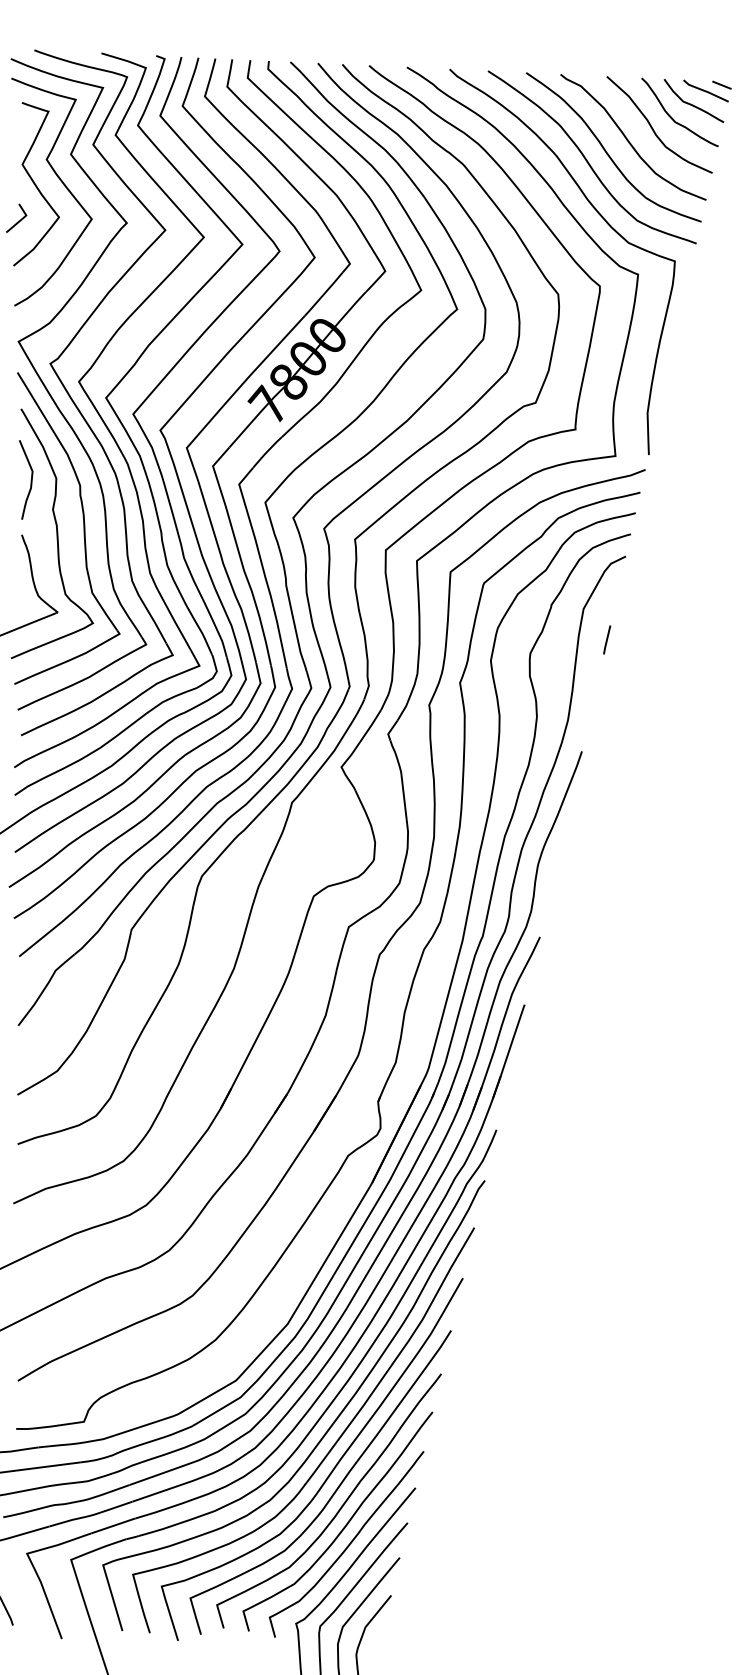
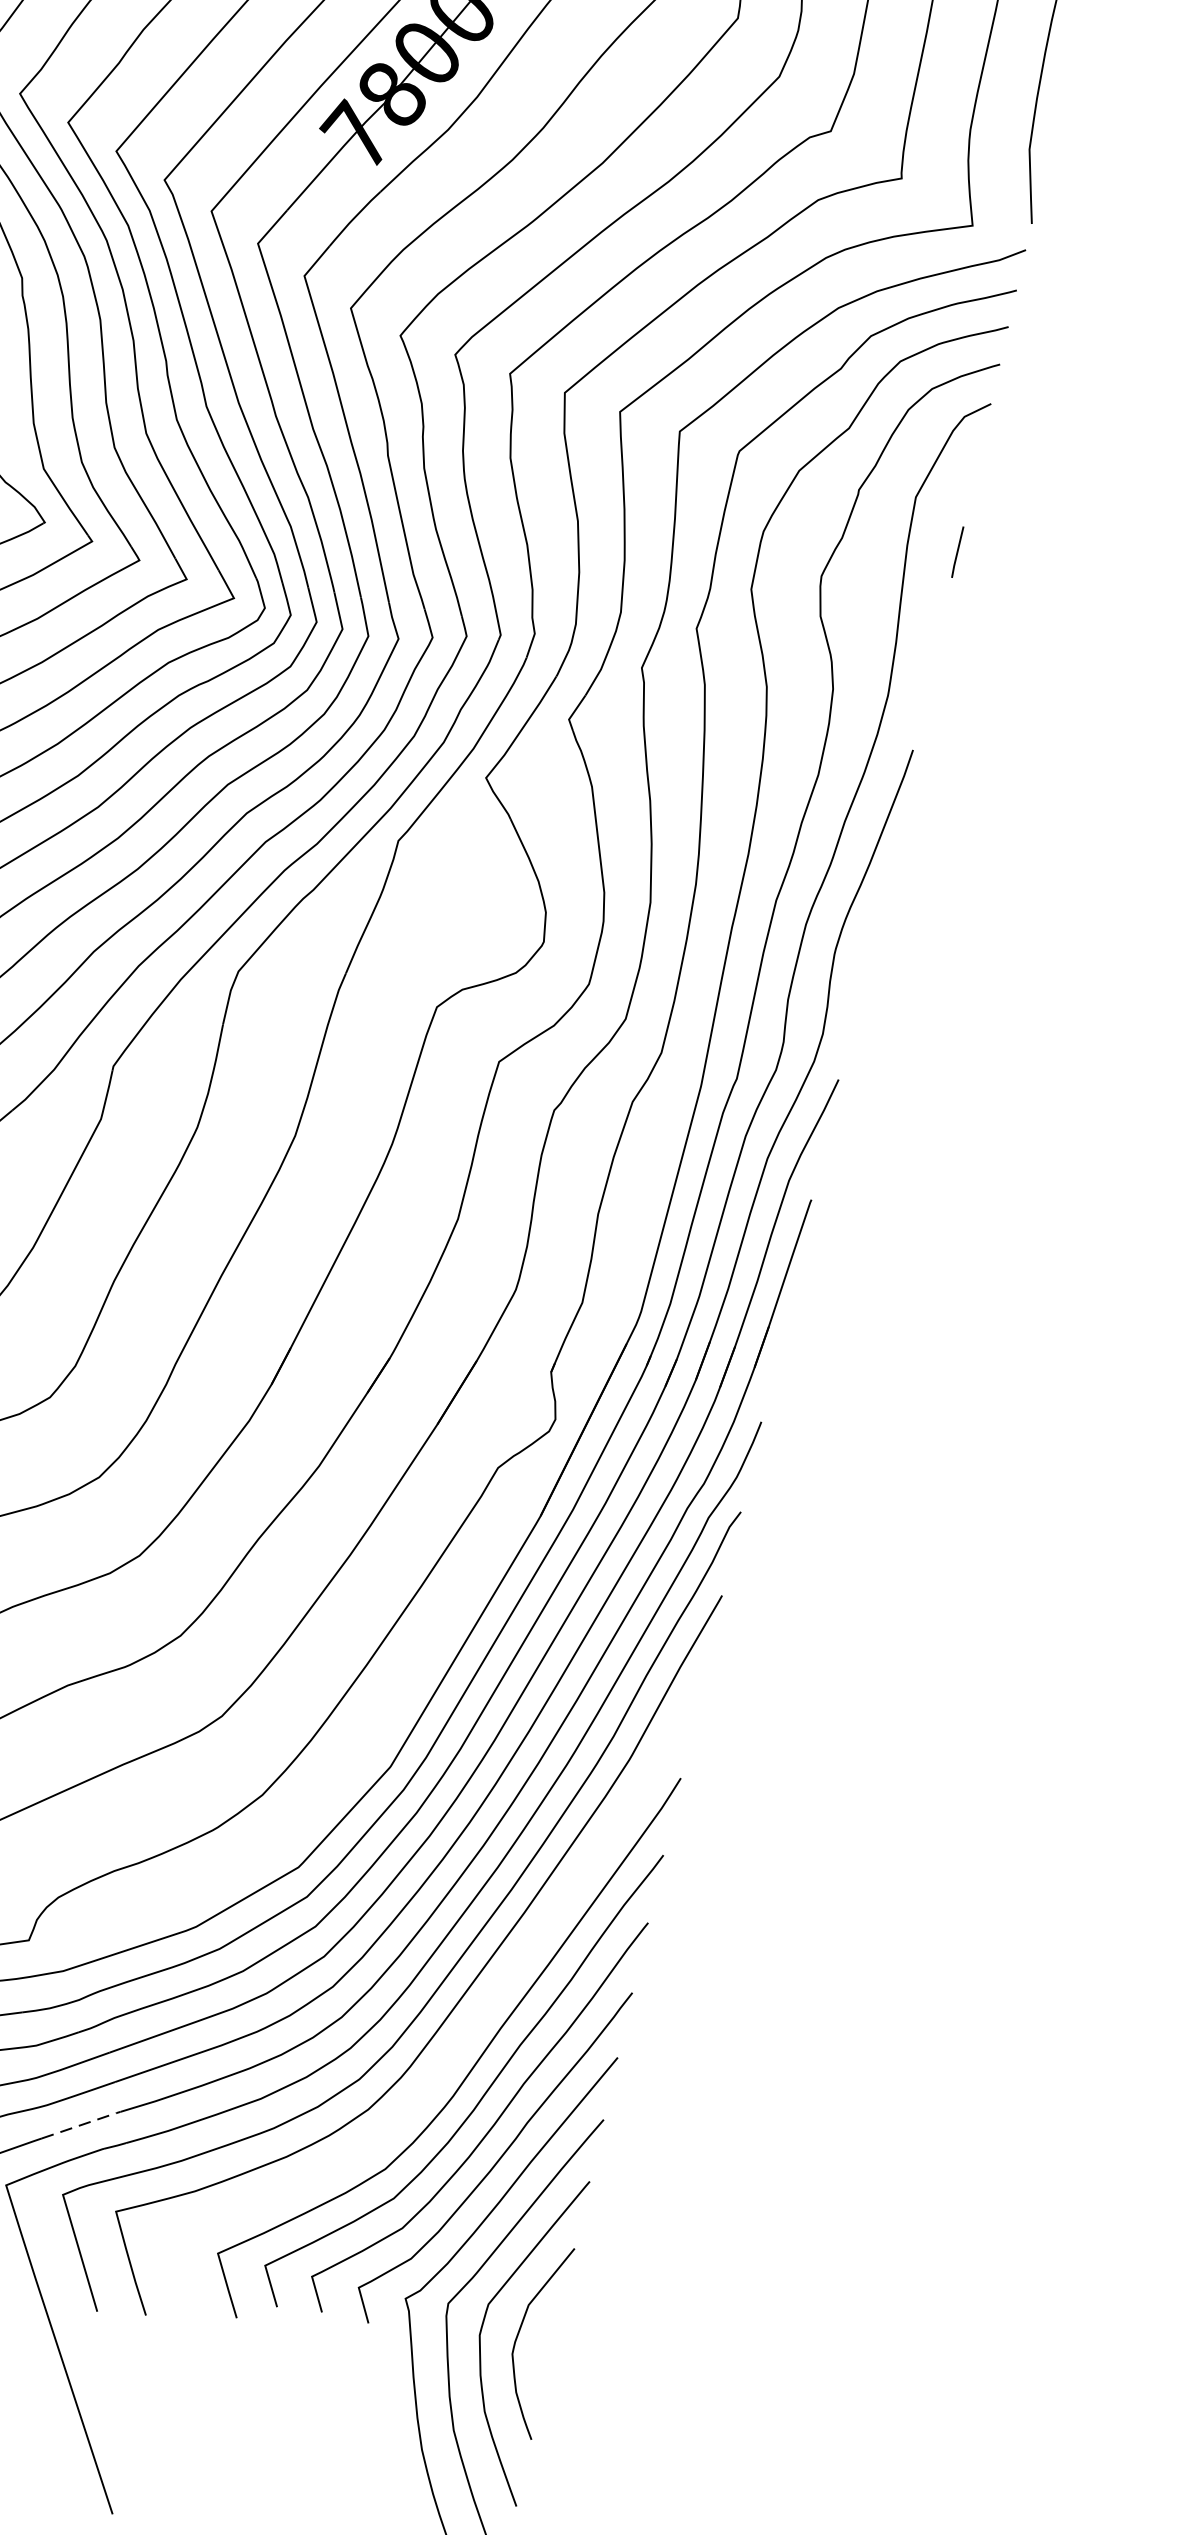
curve: (329, 1473) -> (464, 2032), removed
line: (114, 1525) -> (83, 2124), solid -> dashed

